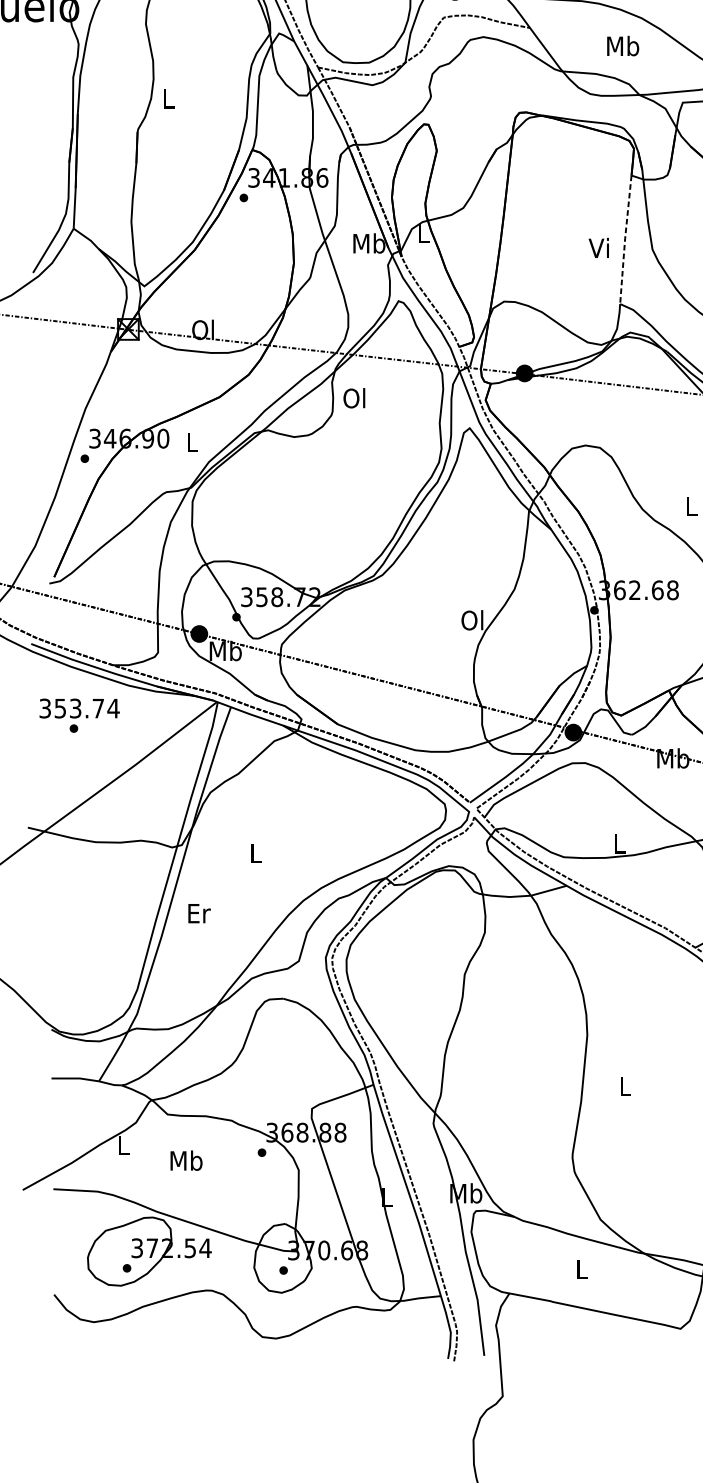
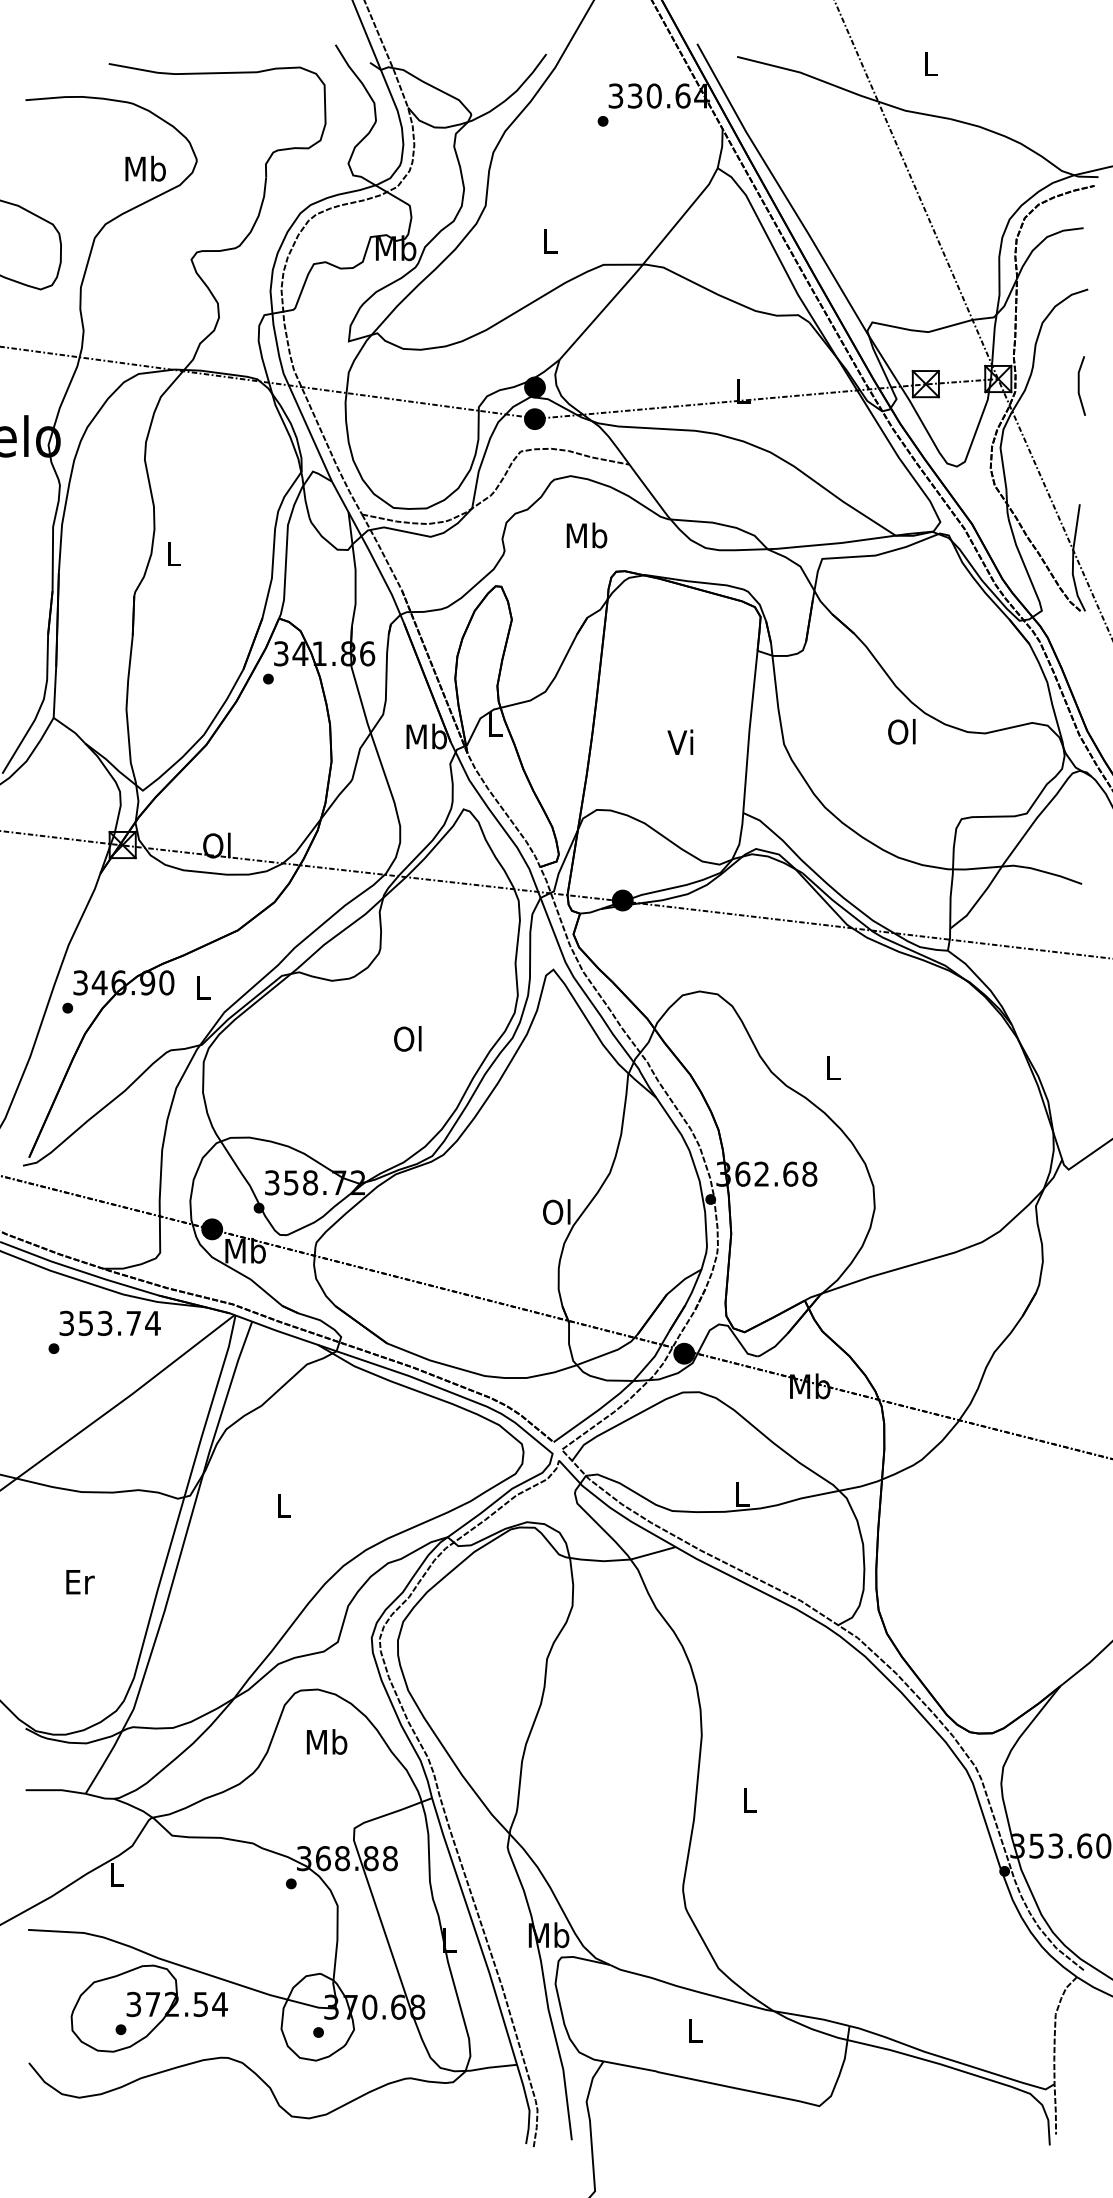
text: (622, 46) -> (586, 535), moved
line: (625, 239) -> (749, 731), dashed -> solid
text: (598, 247) -> (680, 741), moved
text: (354, 397) -> (407, 1038), moved
text: (79, 707) -> (109, 1322), moved
text: (199, 913) -> (80, 1582), moved
text: (186, 1160) -> (327, 1741), moved

